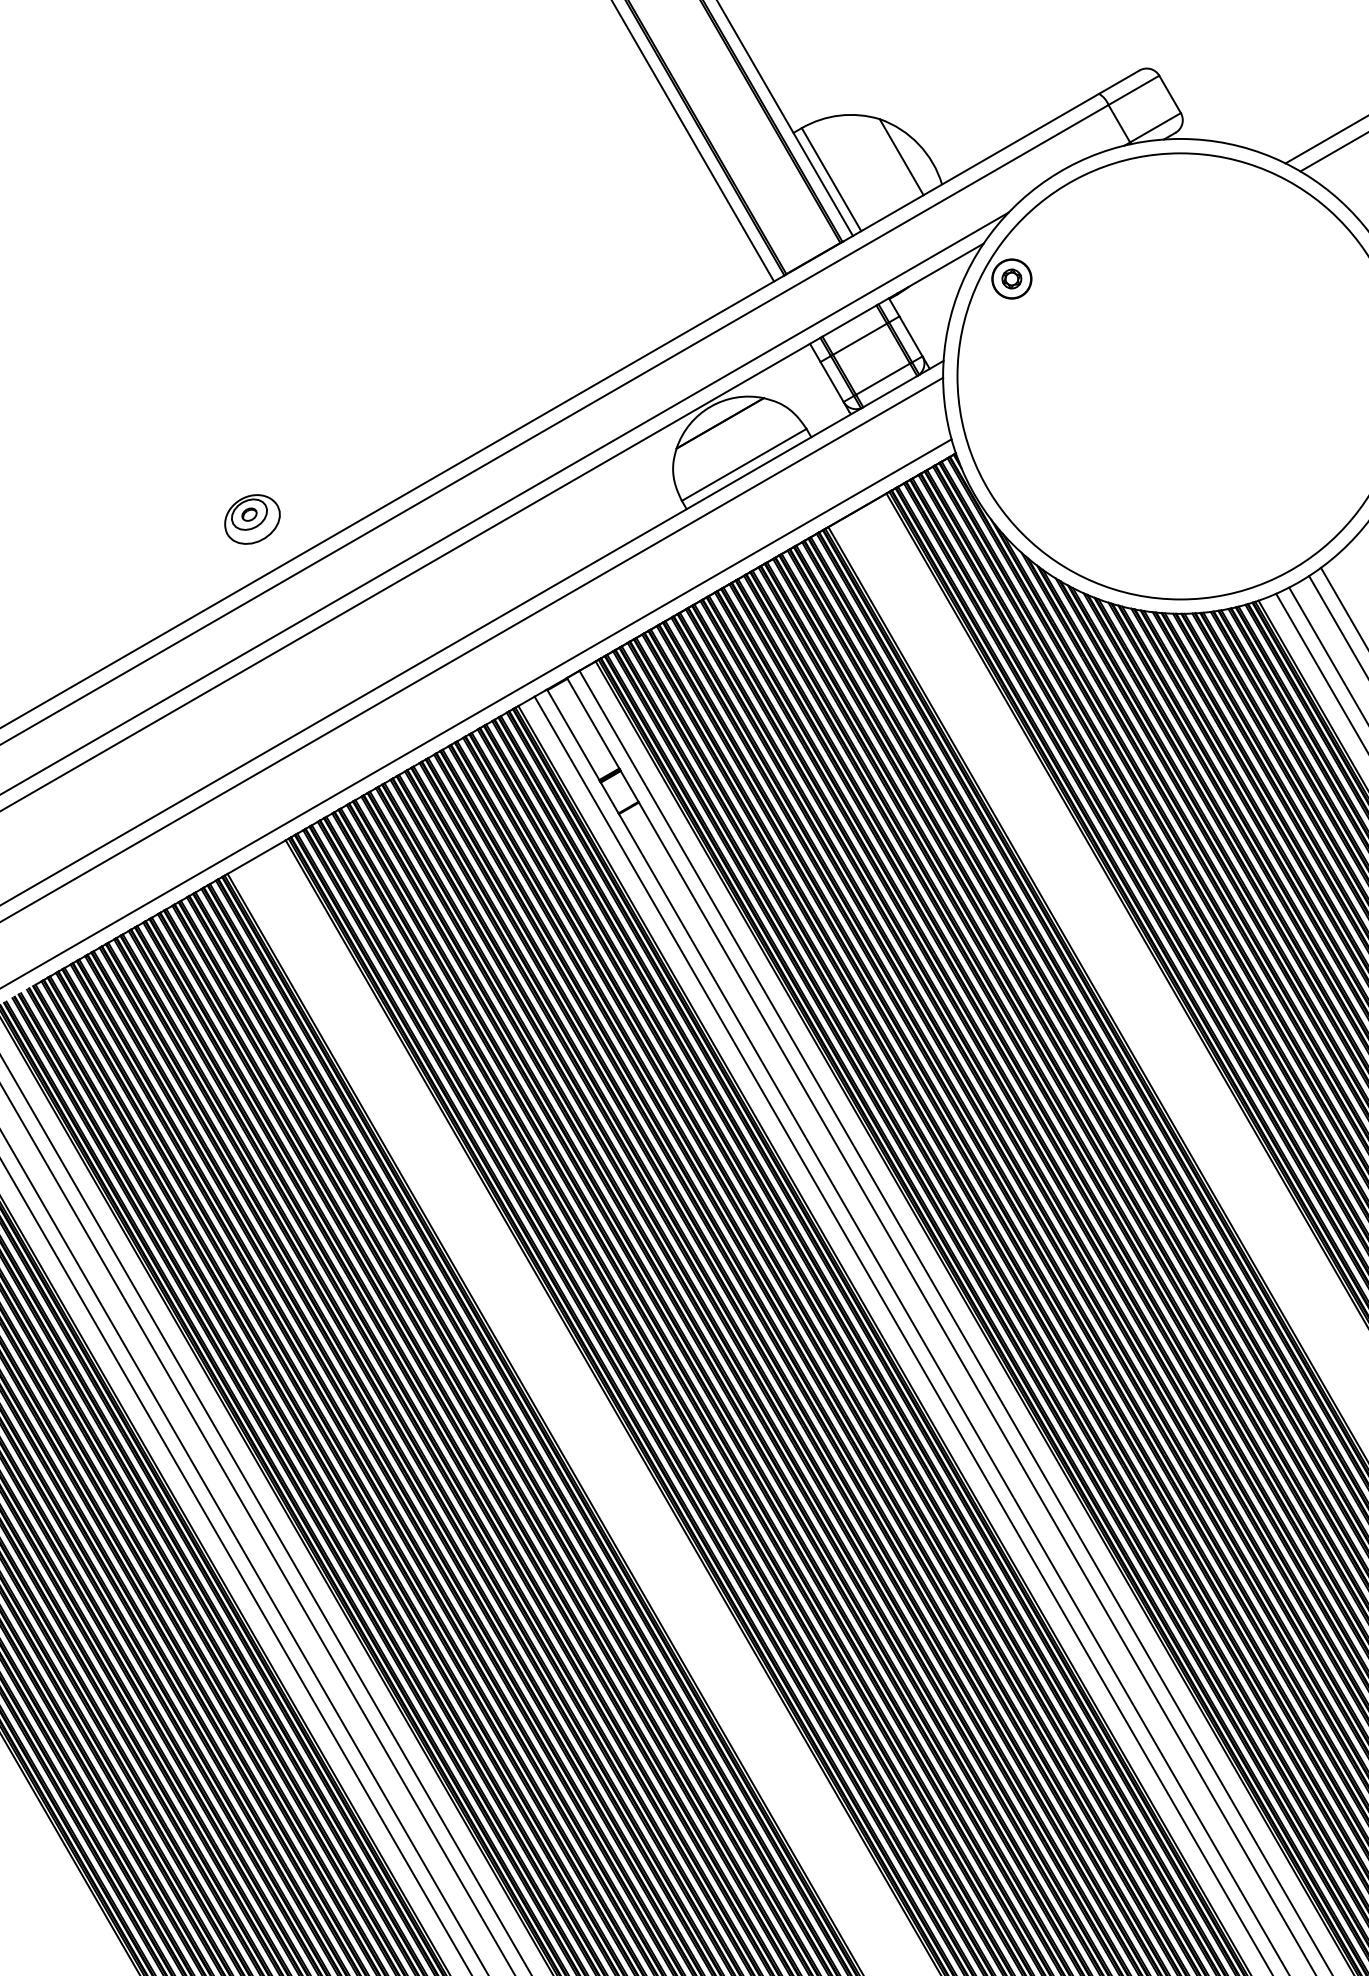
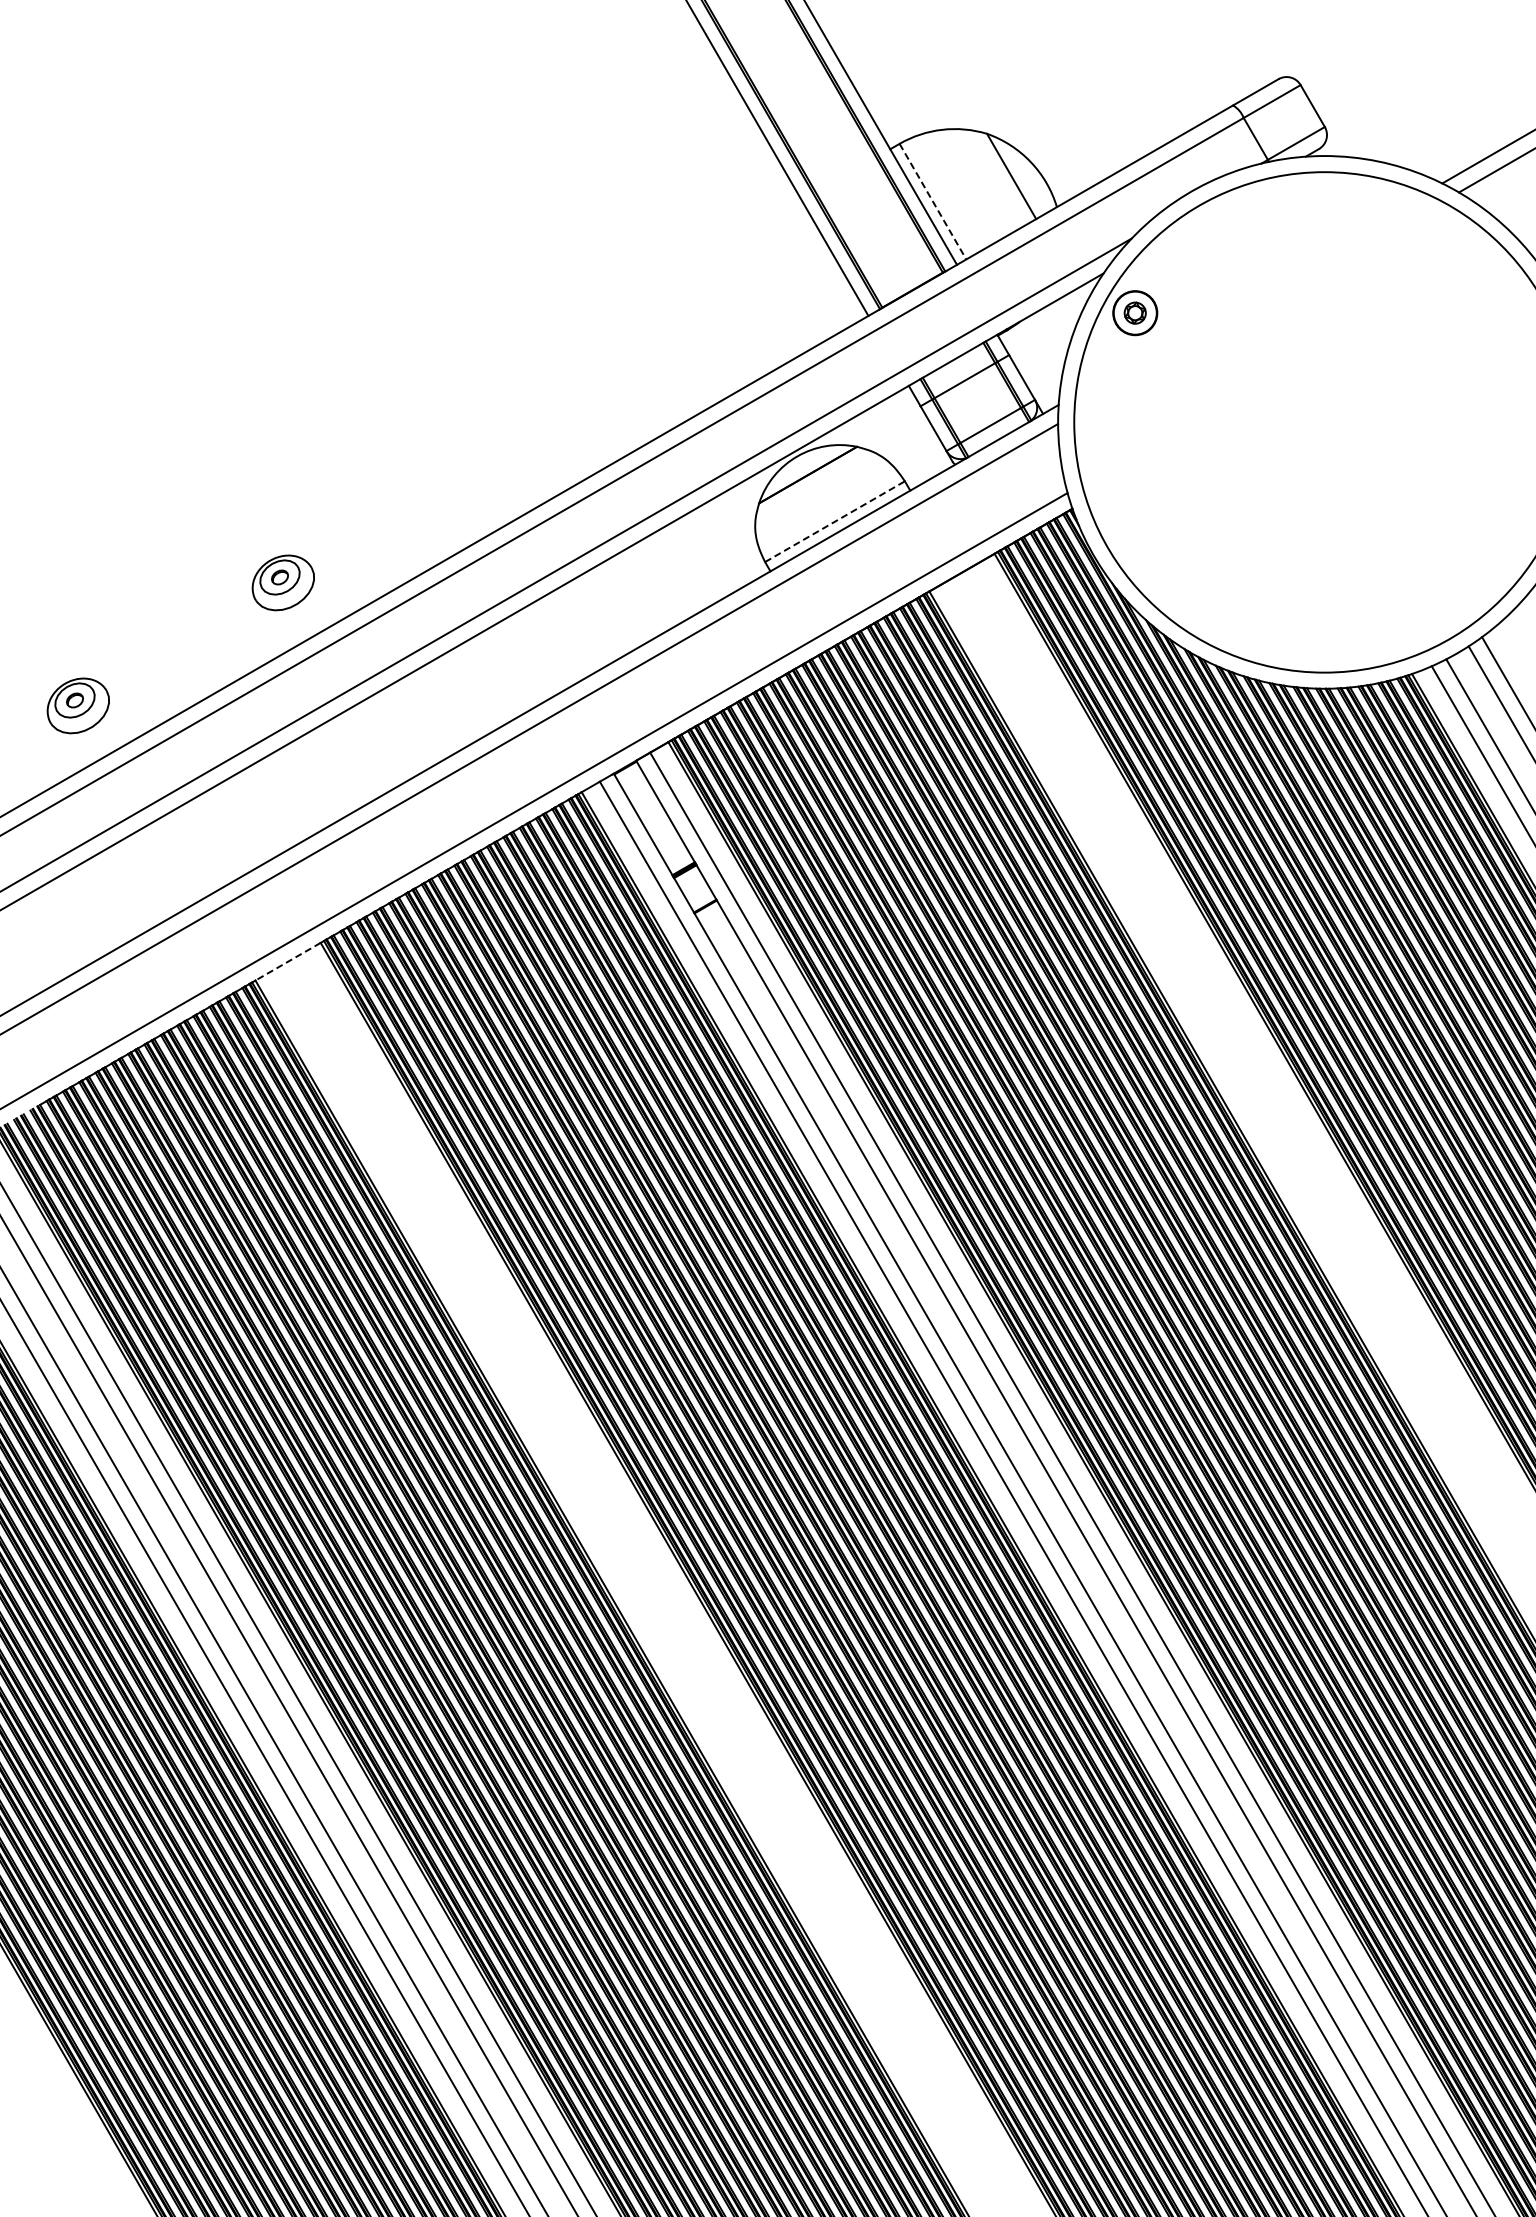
line: (831, 179) -> (932, 201), solid -> dashed
line: (744, 464) -> (835, 521), solid -> dashed
part: (68, 628) -> (77, 705), added
line: (257, 856) -> (288, 961), solid -> dashed

